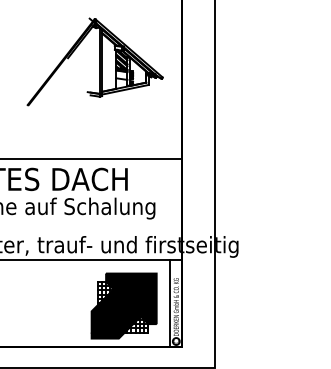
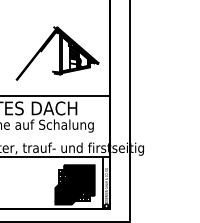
part: (95, 61) -> (57, 53), moved

